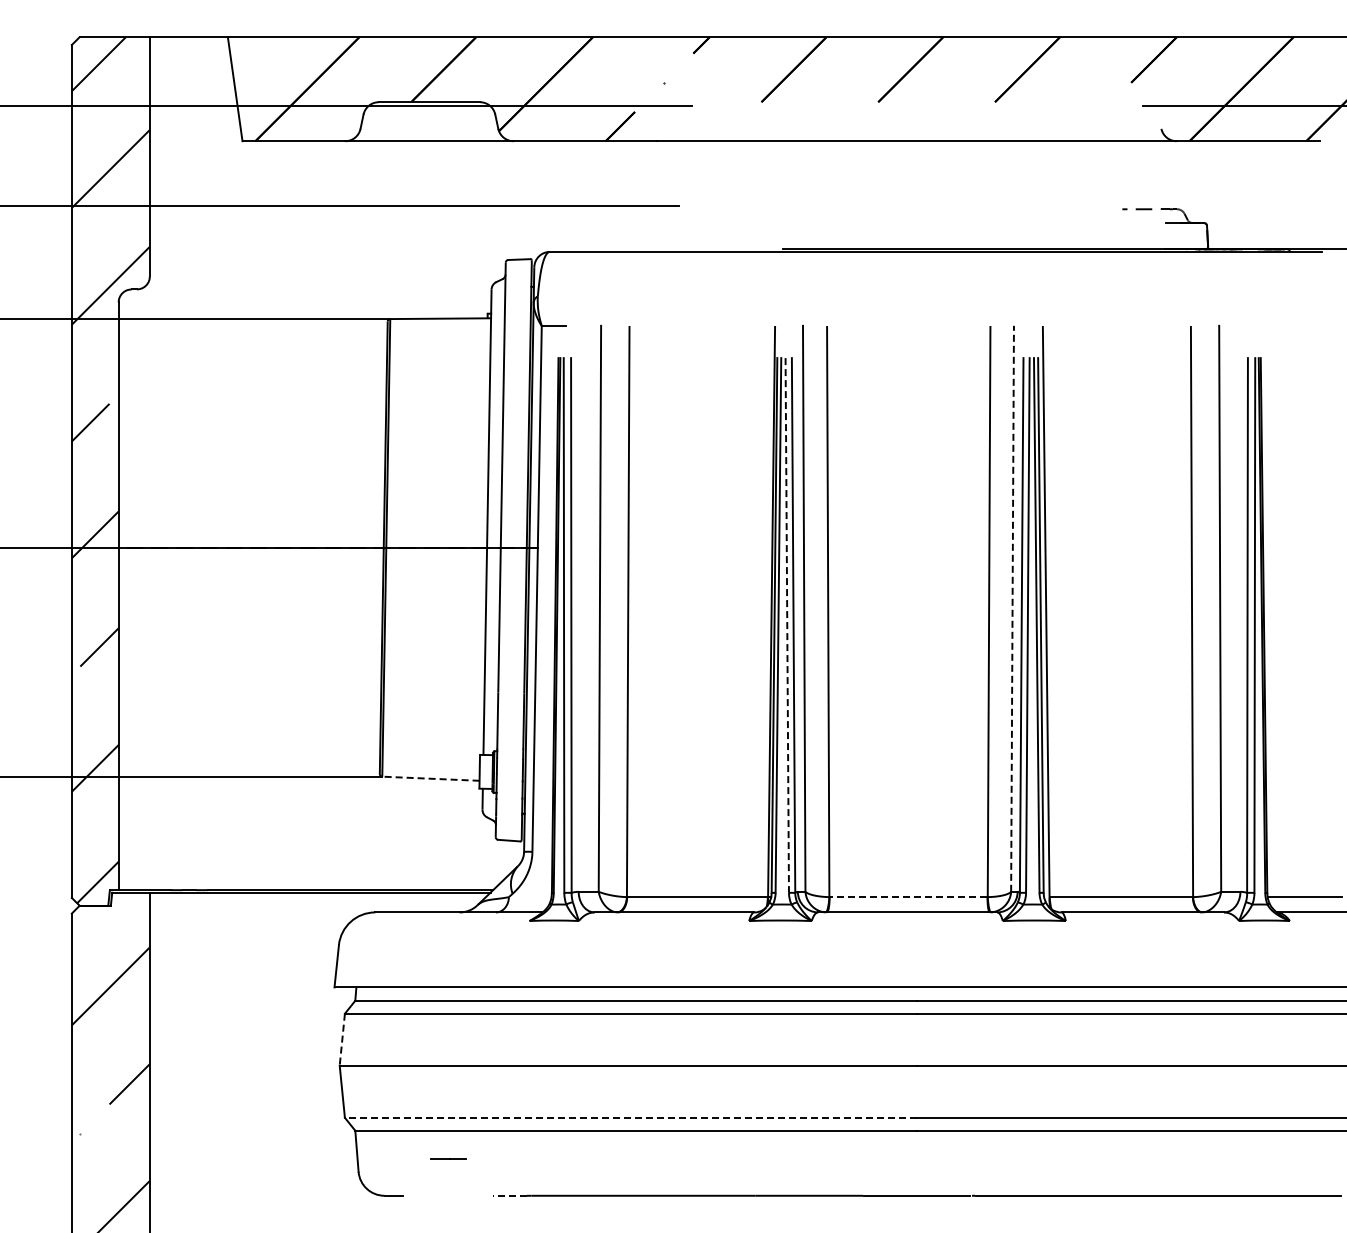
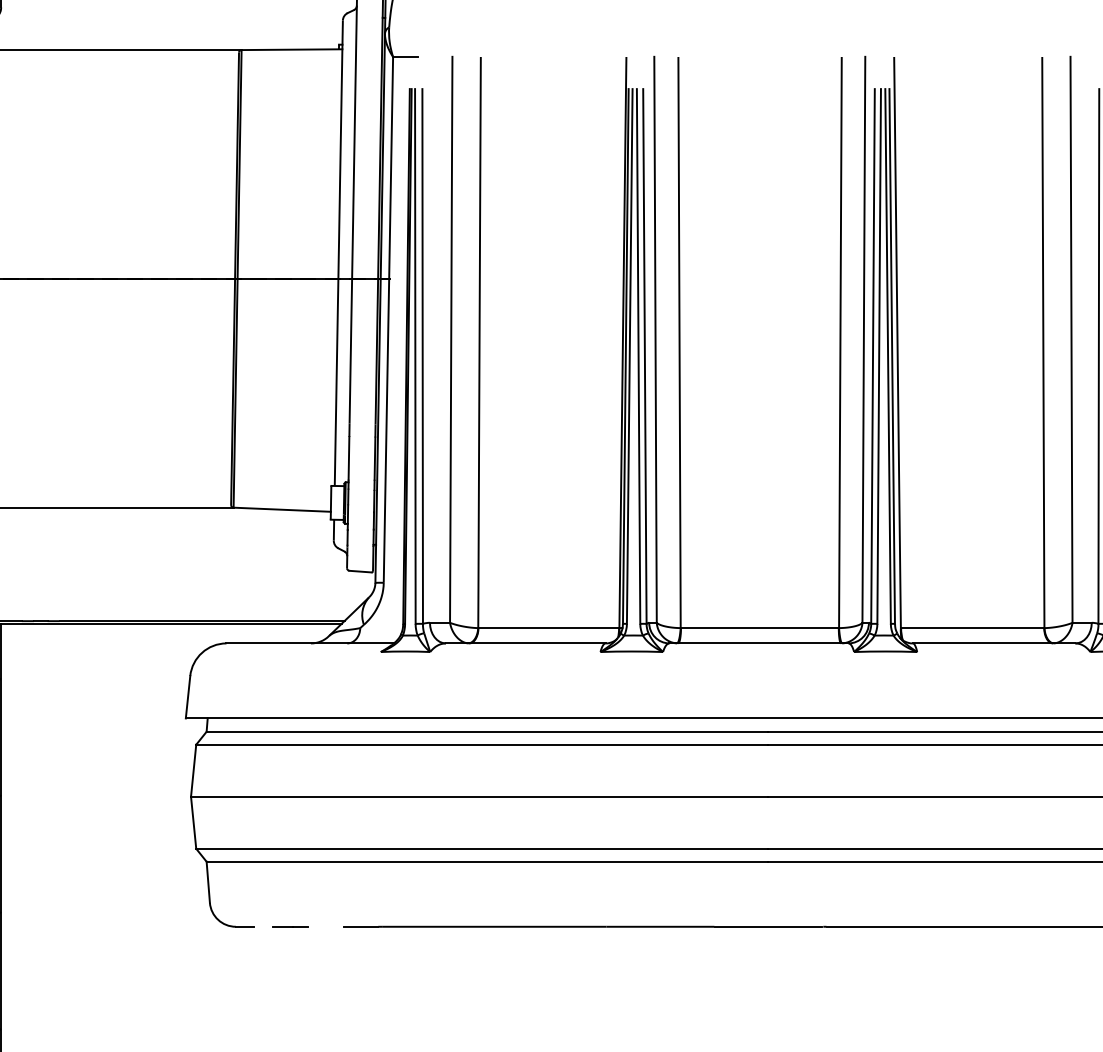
line: (1012, 608) -> (863, 339), dashed -> solid
line: (787, 625) -> (638, 356), dashed -> solid
line: (430, 778) -> (281, 509), dashed -> solid
line: (908, 897) -> (759, 628), dashed -> solid
line: (342, 1040) -> (193, 771), dashed -> solid
line: (630, 1117) -> (481, 848), dashed -> solid
line: (448, 1158) -> (290, 926), moved
line: (510, 1195) -> (361, 926), dashed -> solid

